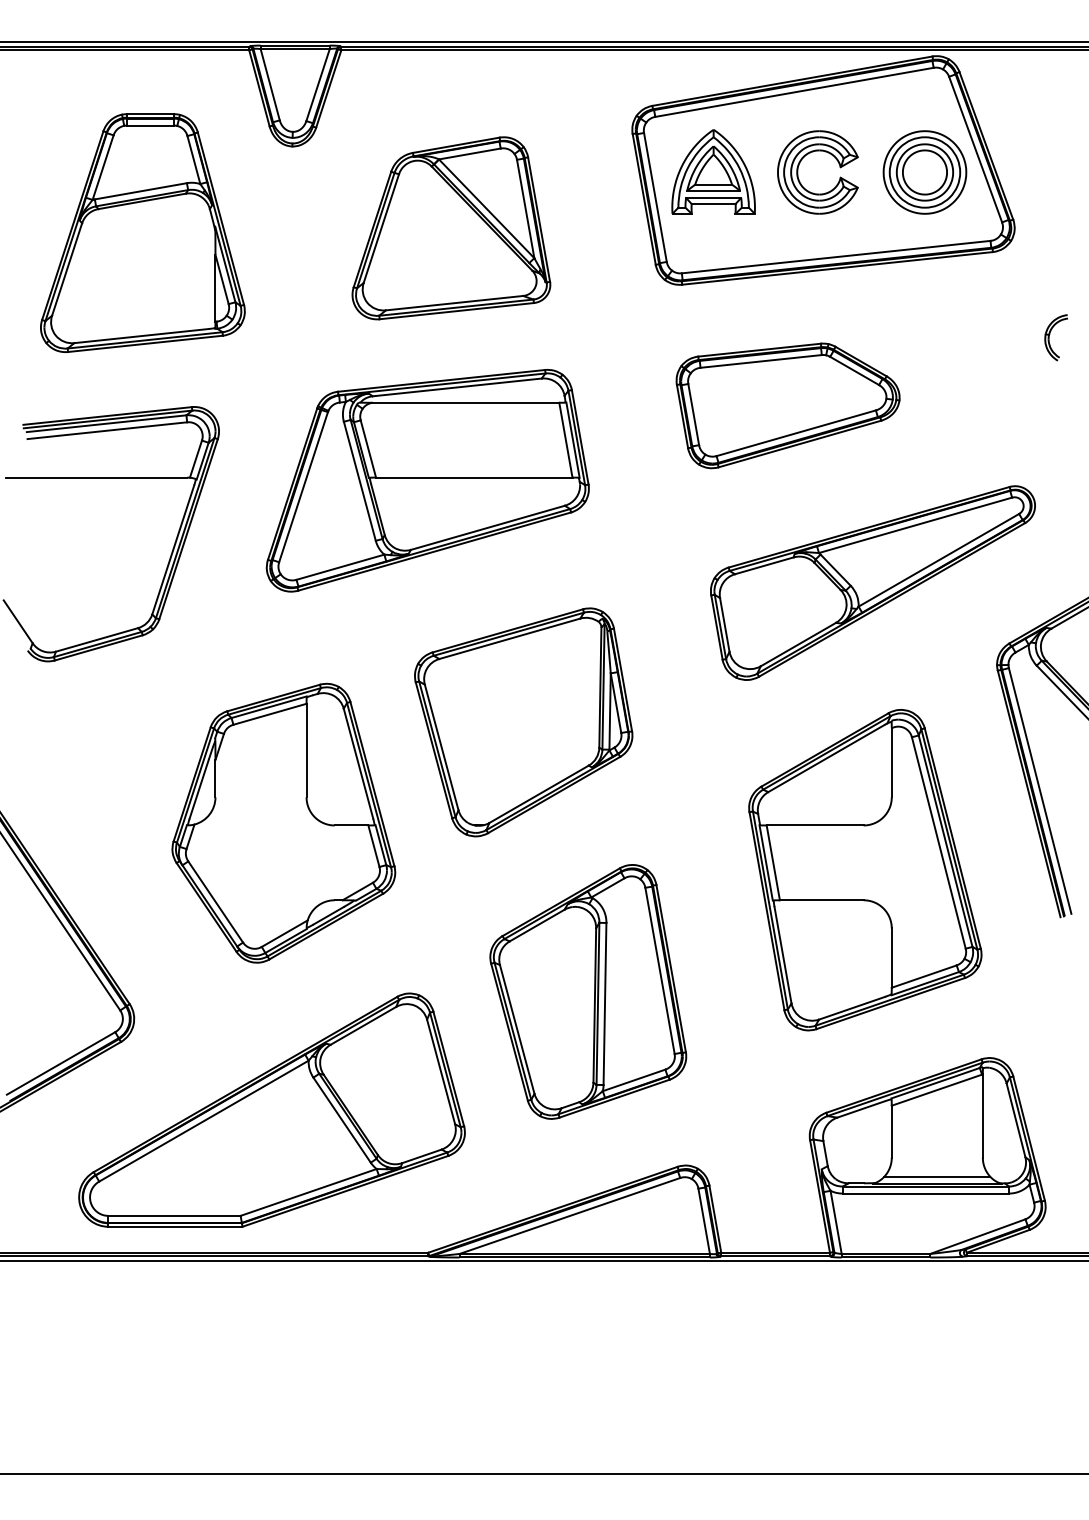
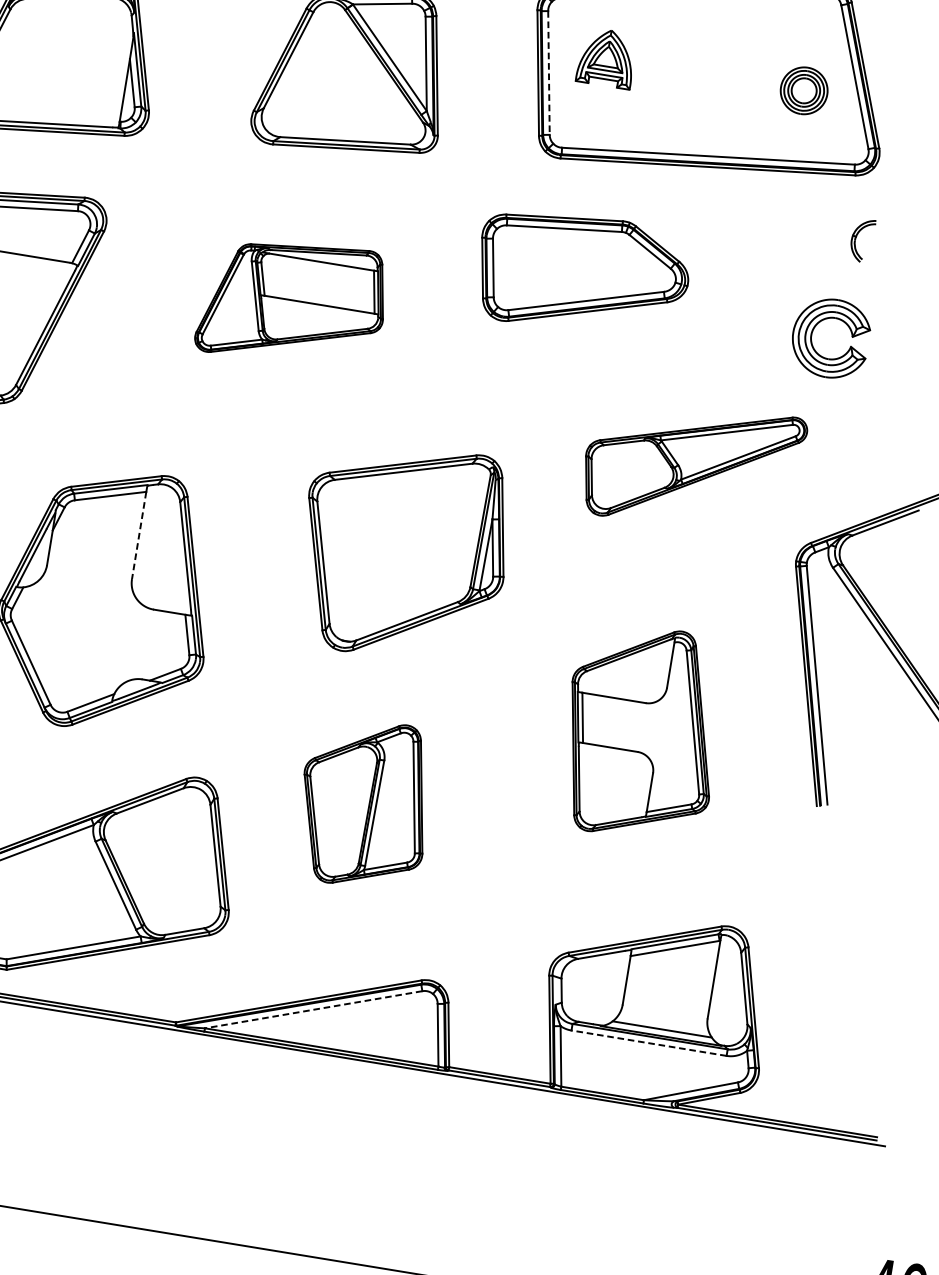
part: (713, 171) -> (607, 57), size x0.7
part: (798, 172) -> (812, 335), moved
part: (924, 172) -> (803, 90), size x0.6
line: (655, 197) -> (549, 73), solid -> dashed
part: (1055, 337) -> (861, 240), moved
part: (787, 405) -> (582, 273), moved
part: (427, 480) -> (293, 302), size x0.6
part: (872, 582) -> (692, 465), size x0.7
part: (523, 722) -> (403, 551), moved
line: (306, 750) -> (139, 535), solid -> dashed
part: (865, 870) -> (642, 732), size x0.7
part: (588, 991) -> (365, 803), size x0.7
line: (925, 1193) -> (648, 1043), solid -> dashed
line: (569, 1215) -> (313, 1009), solid -> dashed

